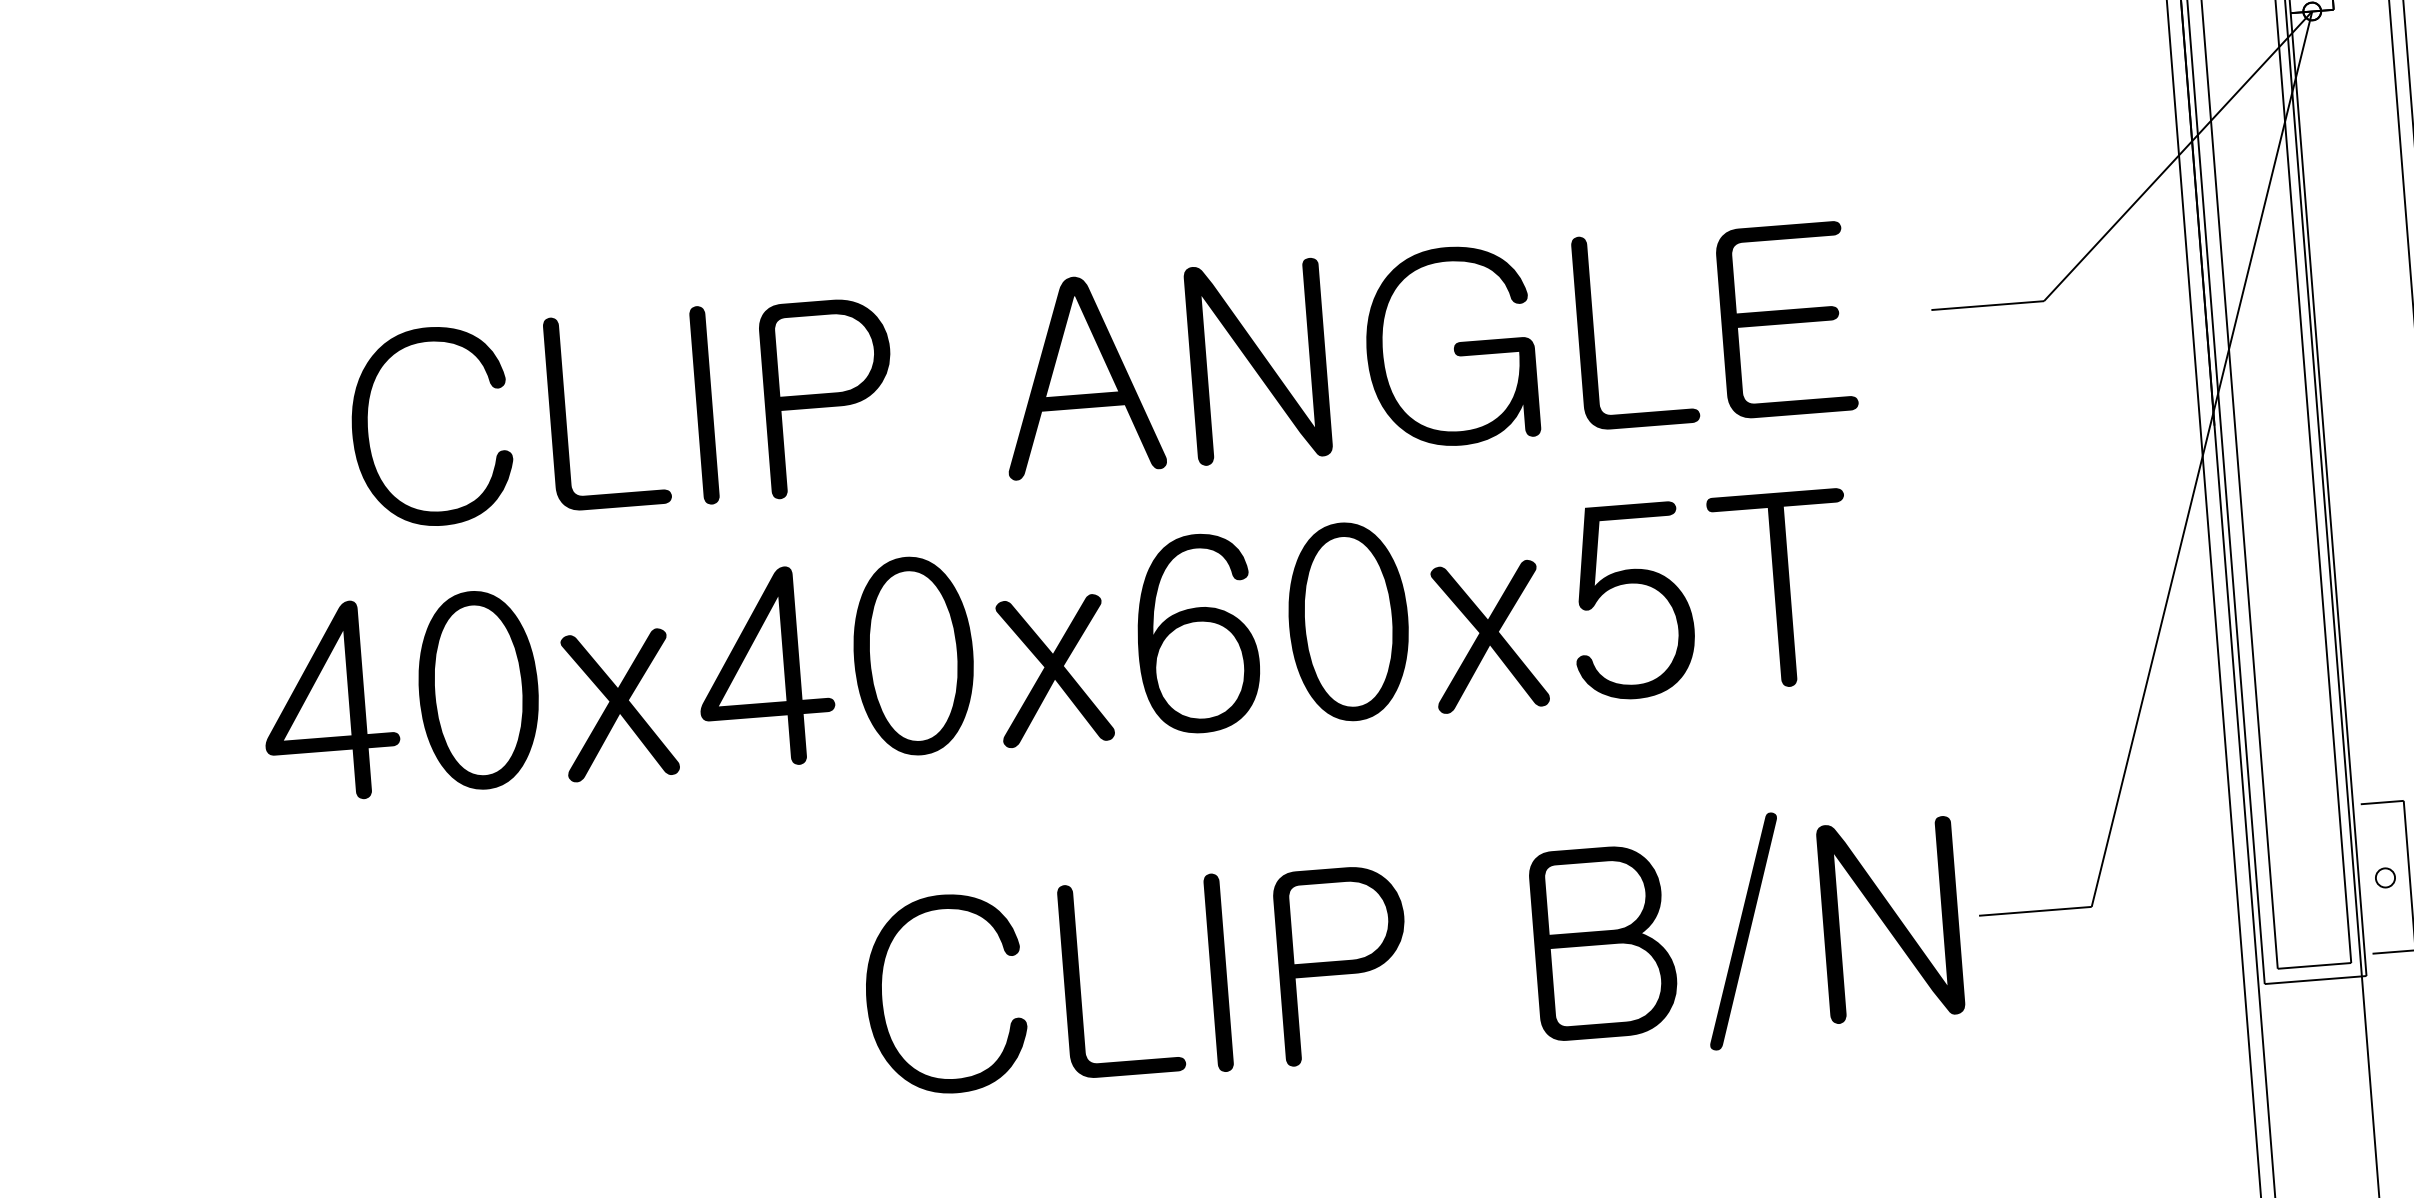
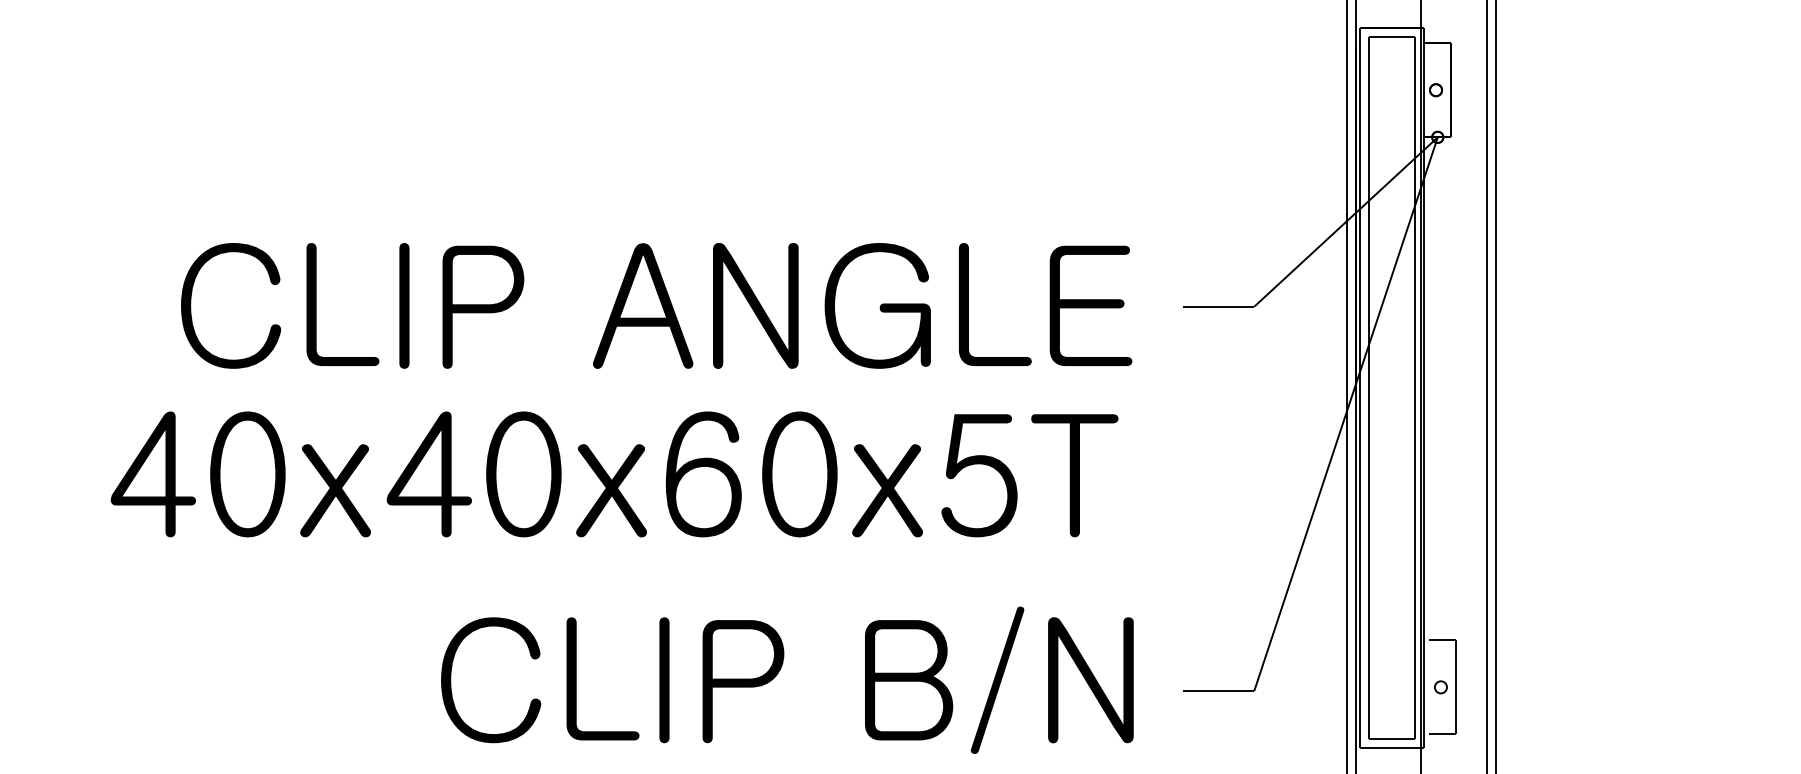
text: (1412, 956) -> (787, 679), moved

